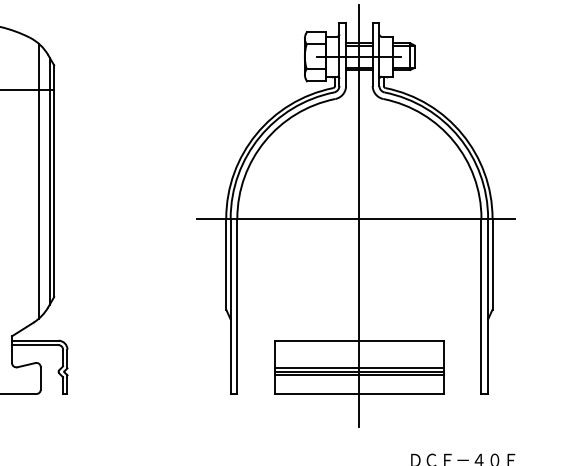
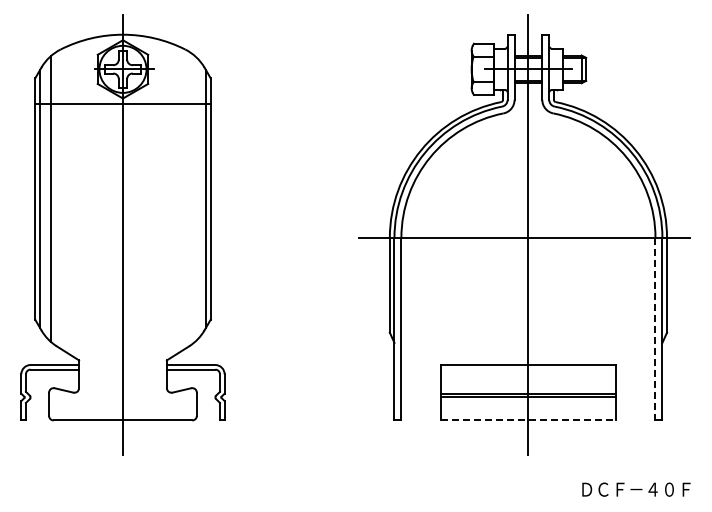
line: (38, 180) -> (194, 198), removed
line: (481, 306) -> (655, 329), solid -> dashed
line: (359, 375) -> (528, 401), removed
line: (359, 394) -> (528, 420), solid -> dashed

